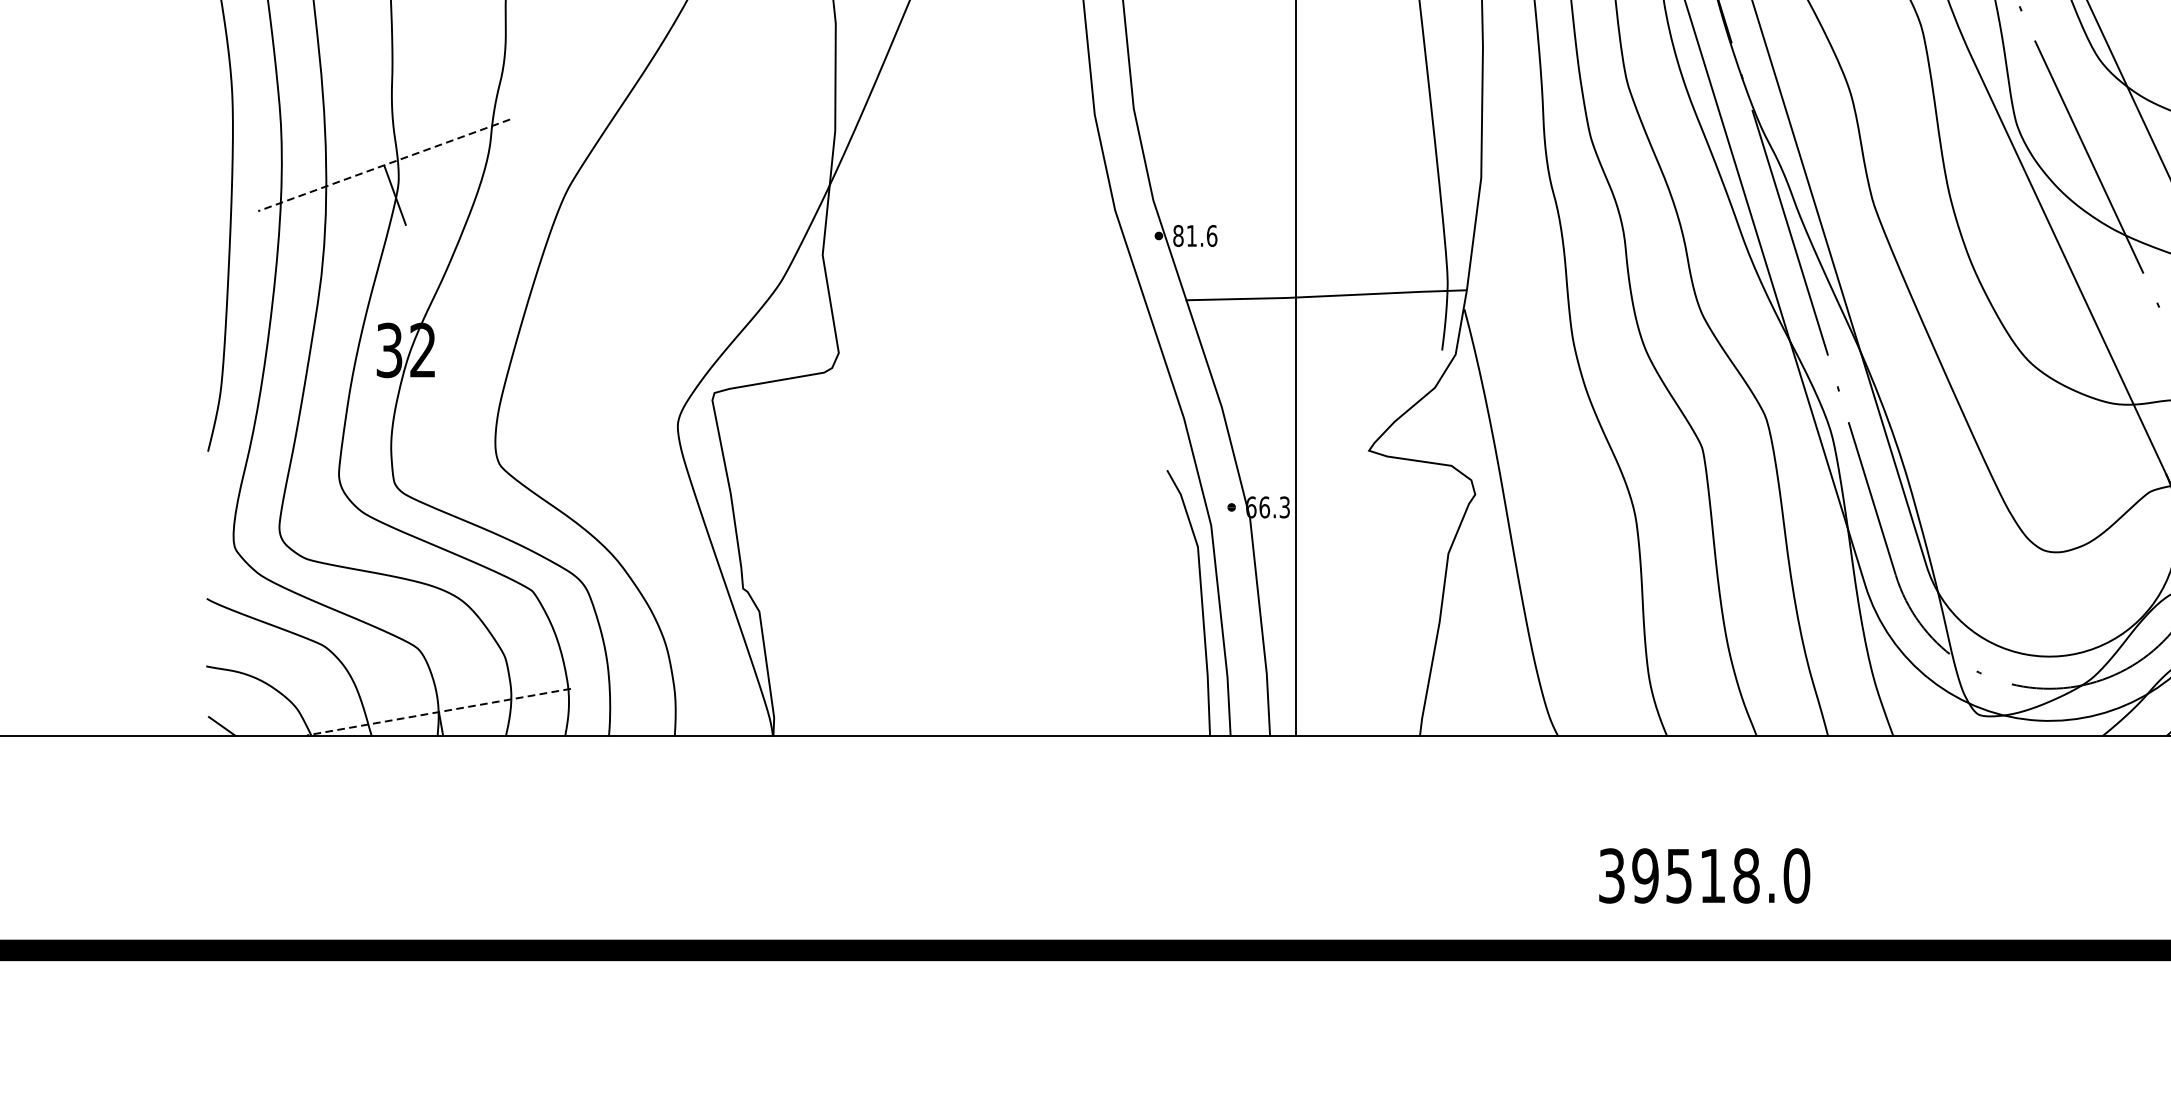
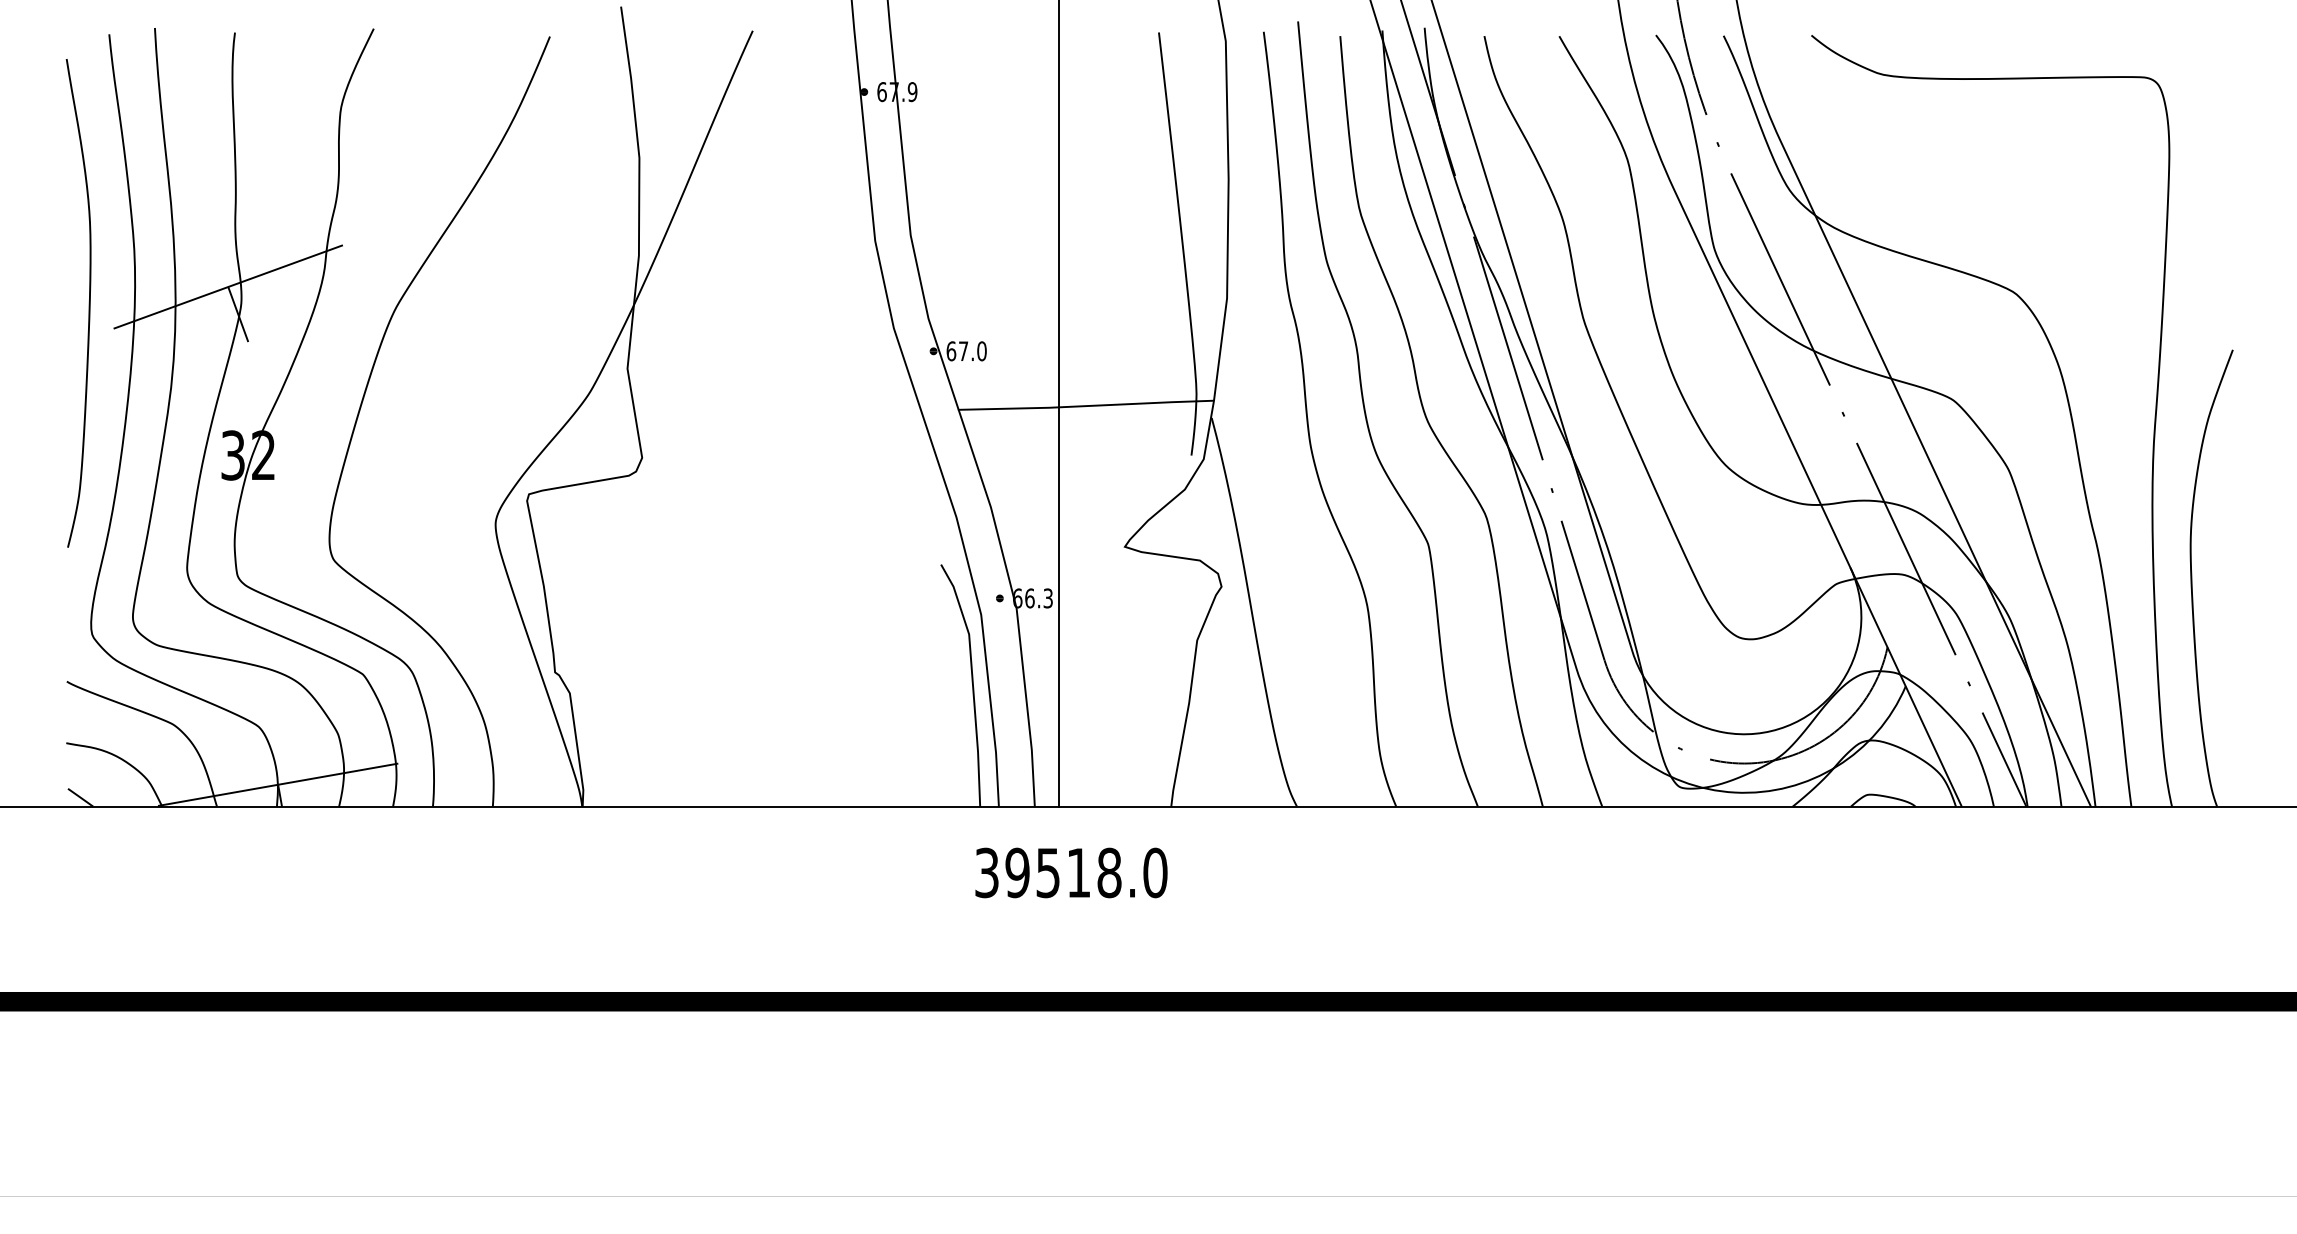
line: (383, 165) -> (227, 287), dashed -> solid
text: (1195, 236) -> (966, 351), 81.6 -> 67.0
line: (438, 711) -> (277, 784), dashed -> solid
text: (1704, 875) -> (1071, 872), moved

